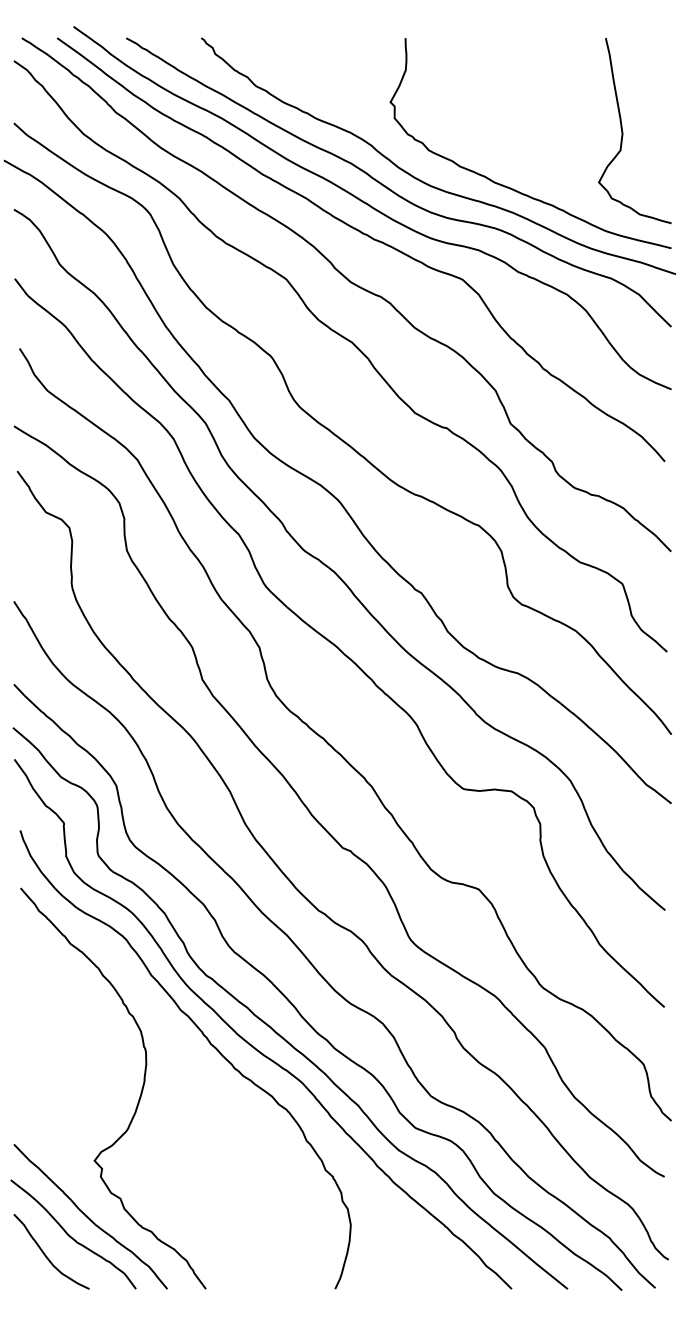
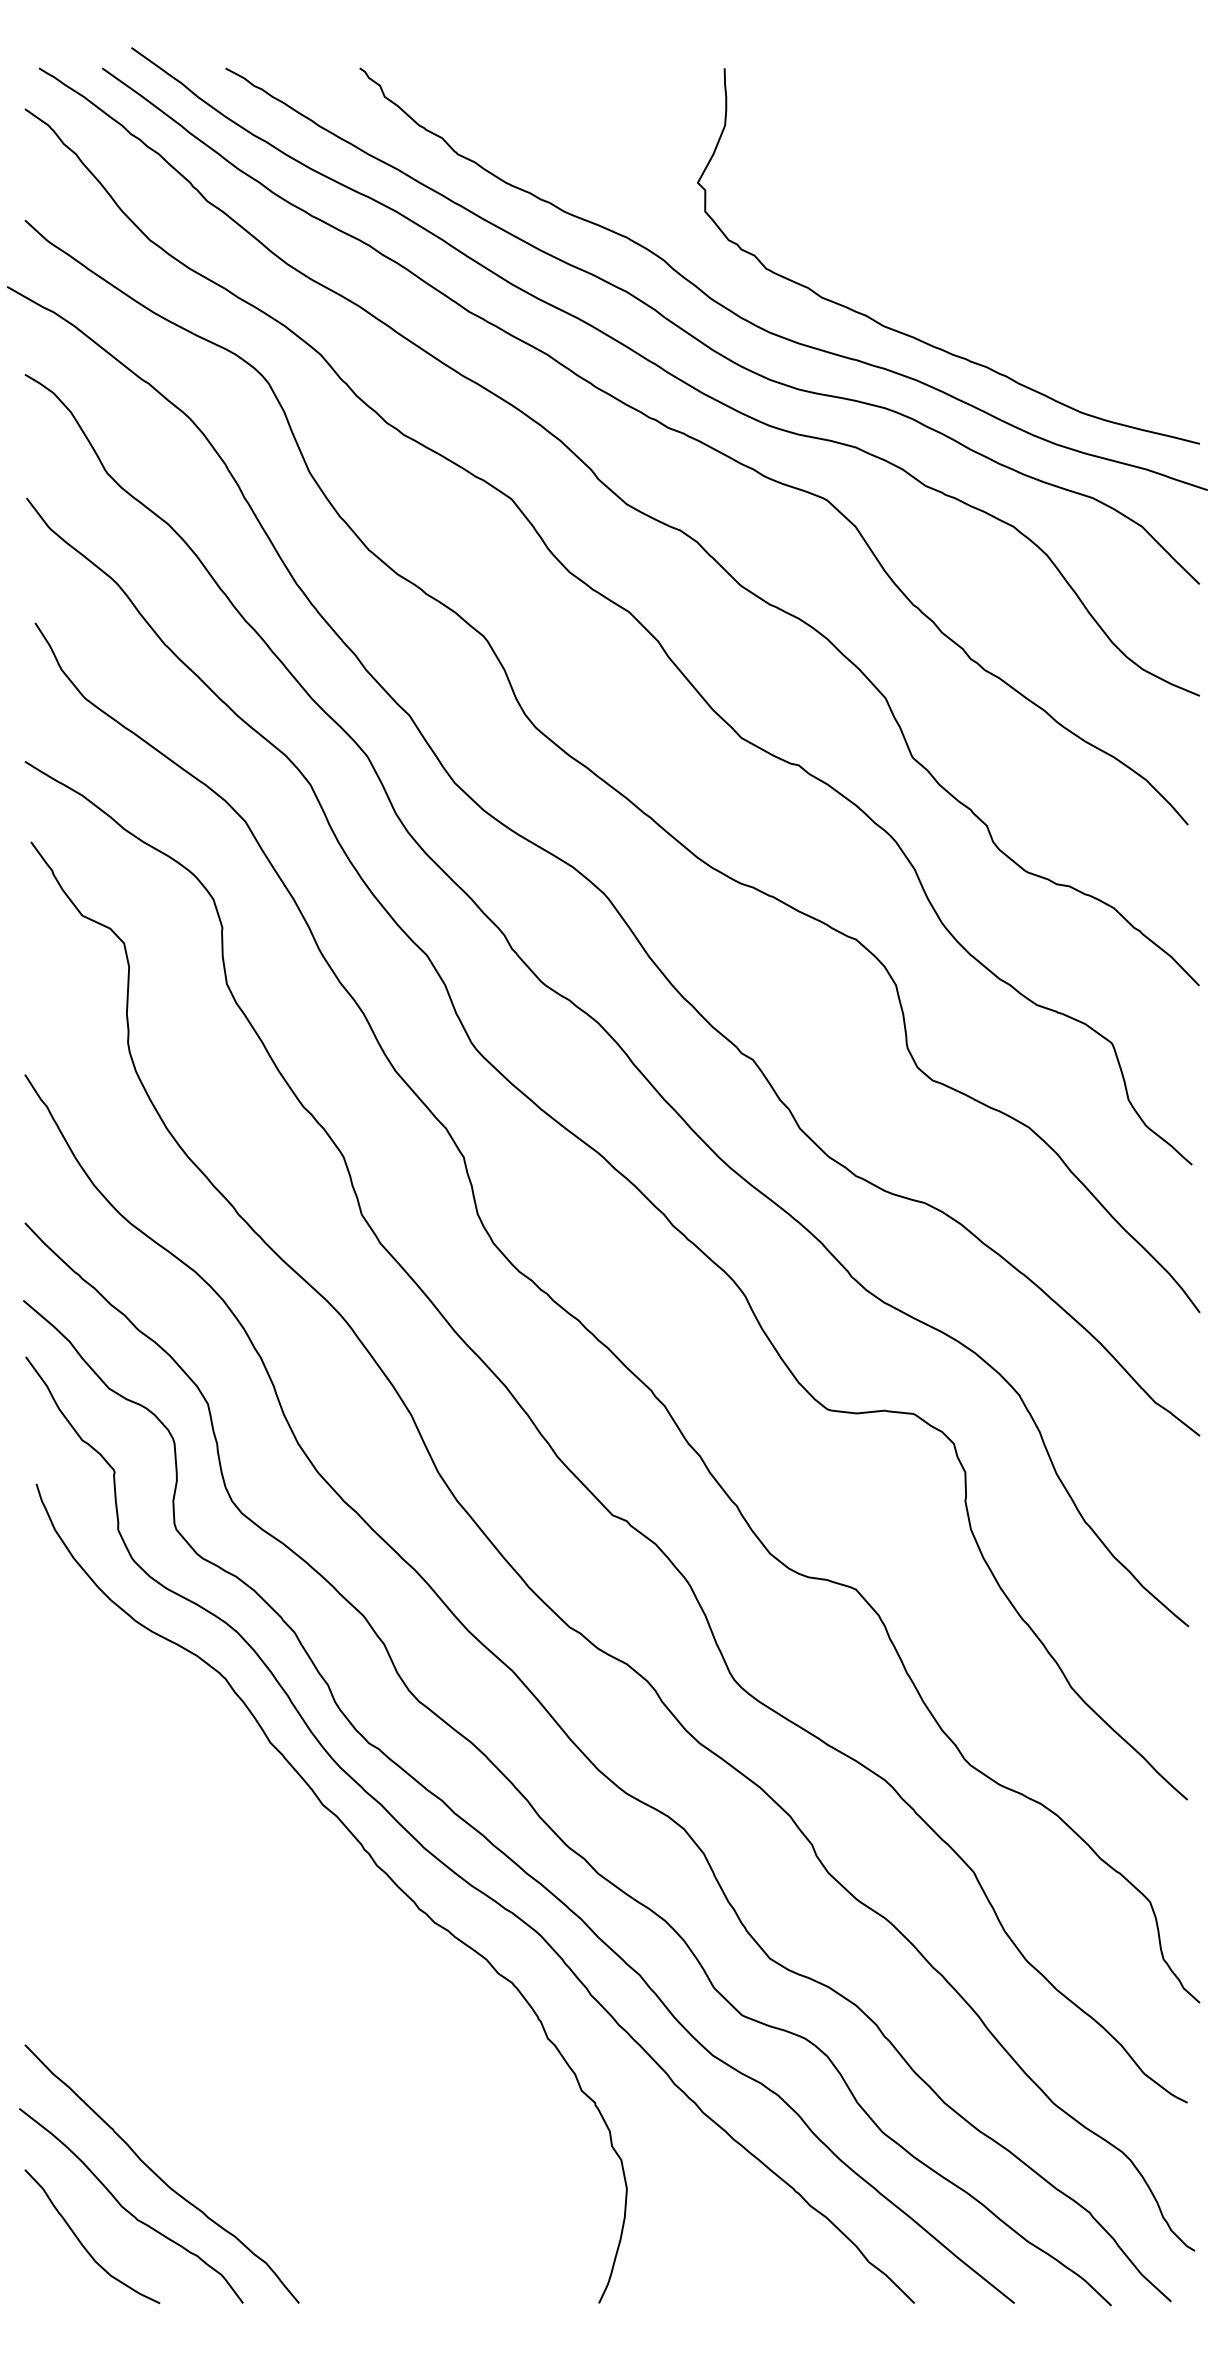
curve: (623, 131) -> (1114, 235), removed
curve: (139, 1096) -> (249, 1959), removed

